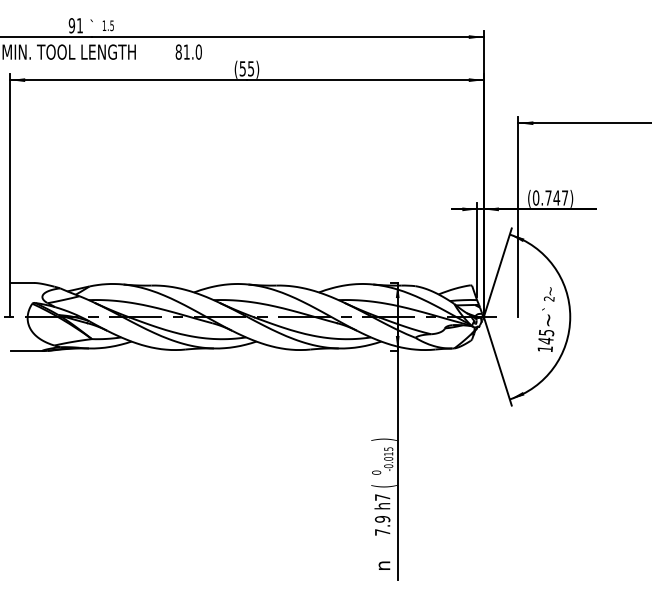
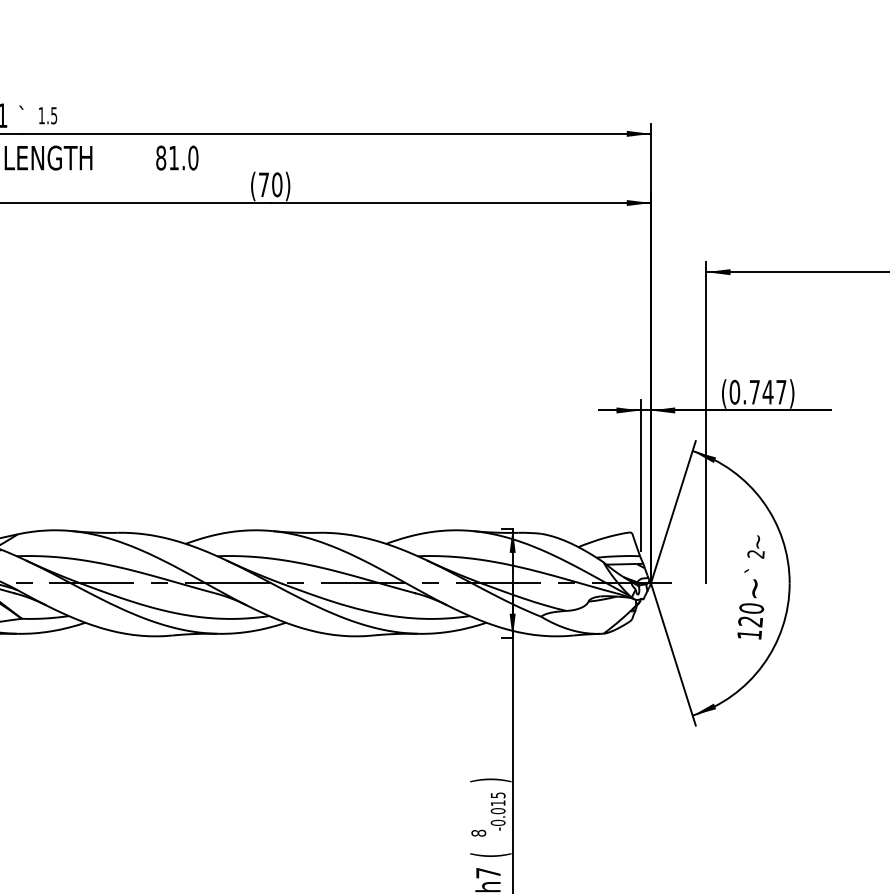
text: (246, 68) -> (269, 184), (55) -> (70)
text: (546, 336) -> (751, 614), 145 -> 120
text: (376, 472) -> (478, 832), 0 -> 8

